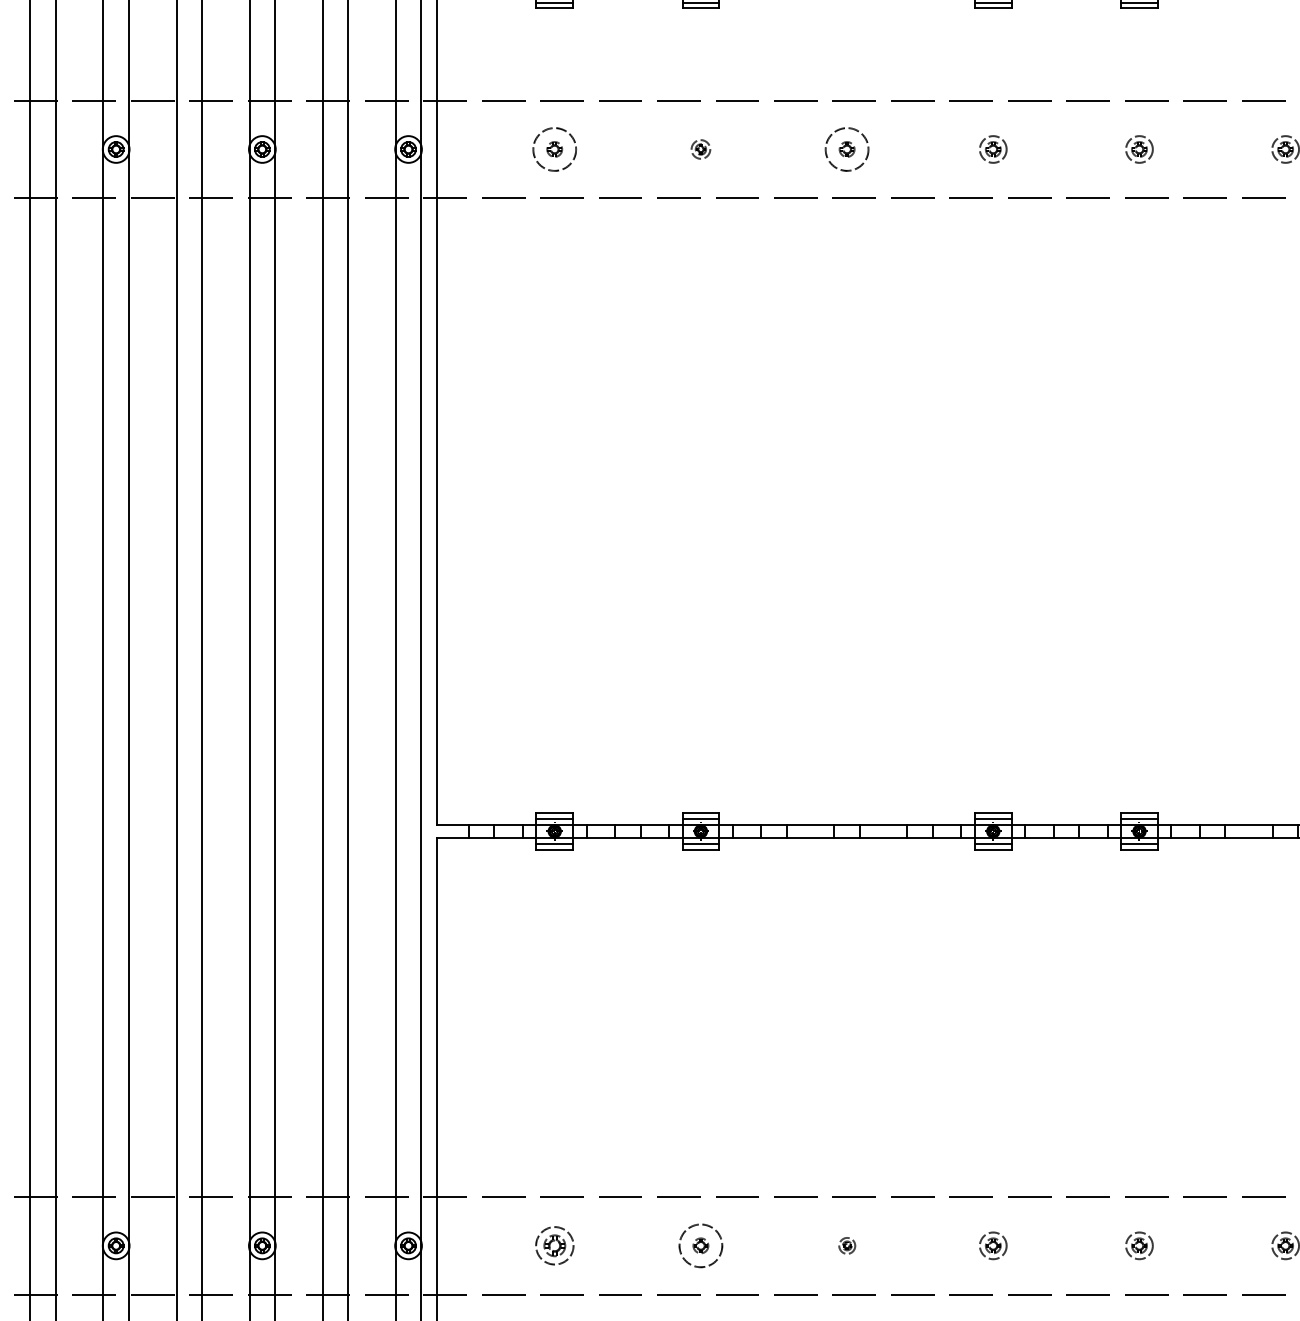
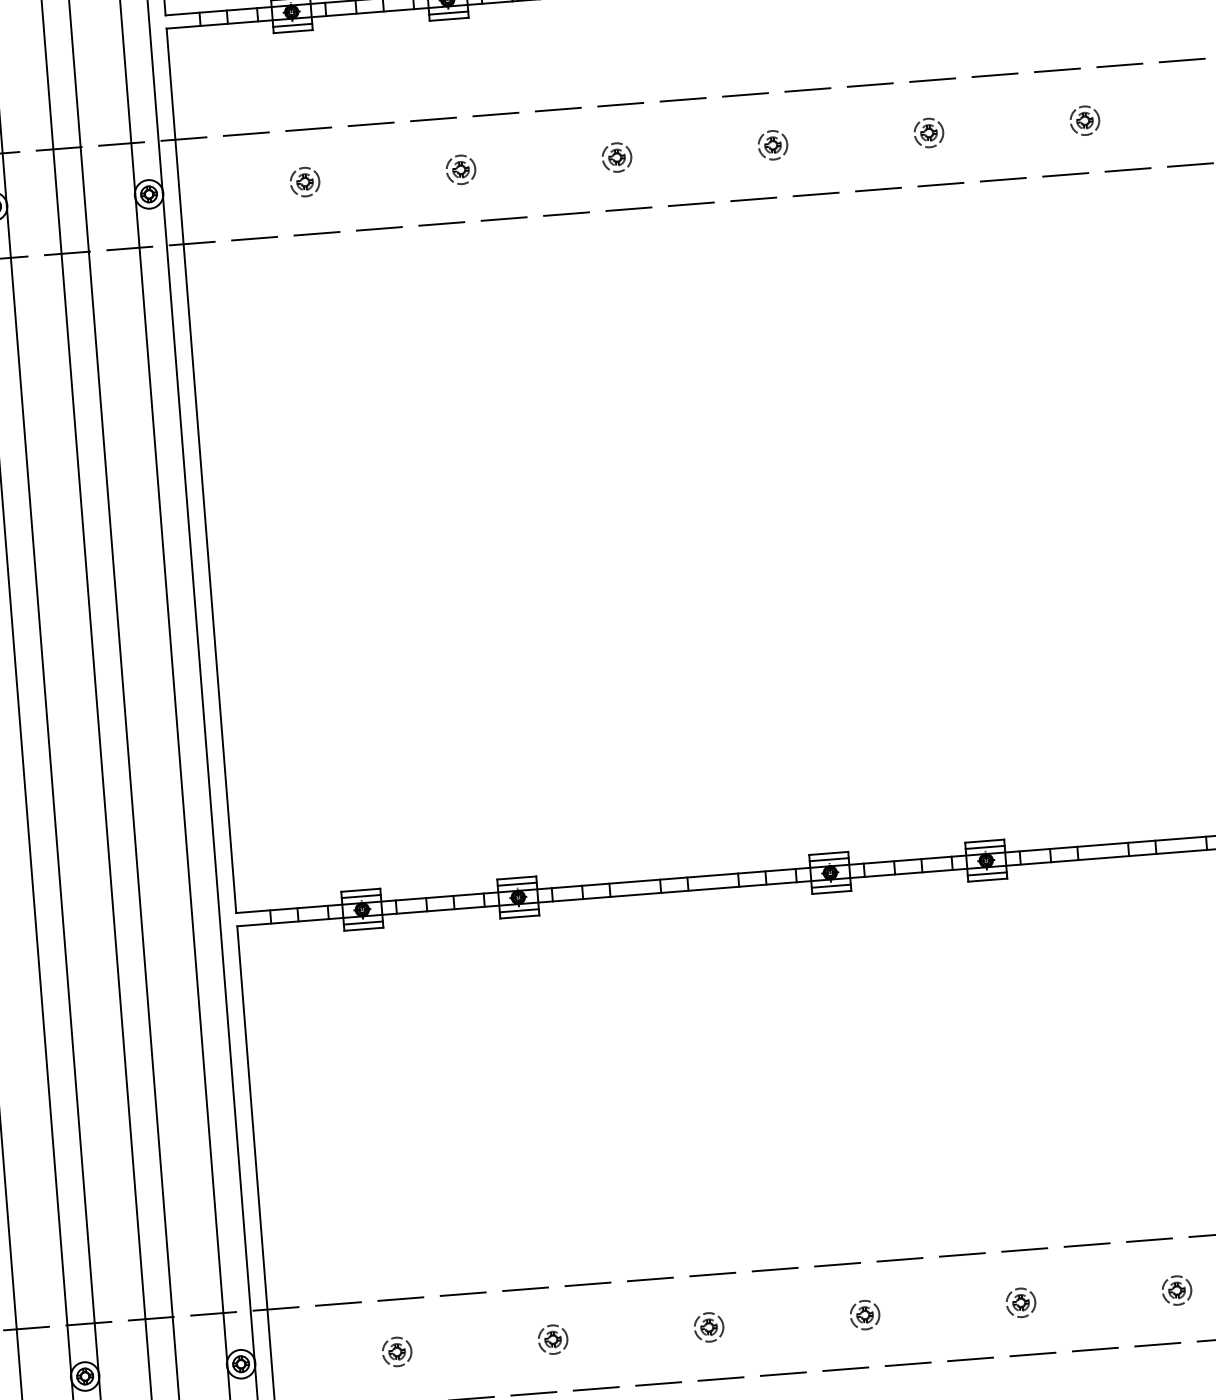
circle: (554, 149) -> (304, 182), size x0.62
part: (700, 149) -> (460, 169), size x1.43
circle: (846, 149) -> (616, 157), size x0.62
part: (554, 1245) -> (396, 1351), size x0.71
circle: (700, 1245) -> (552, 1339), size x0.62
part: (847, 1245) -> (709, 1326), size x1.67

